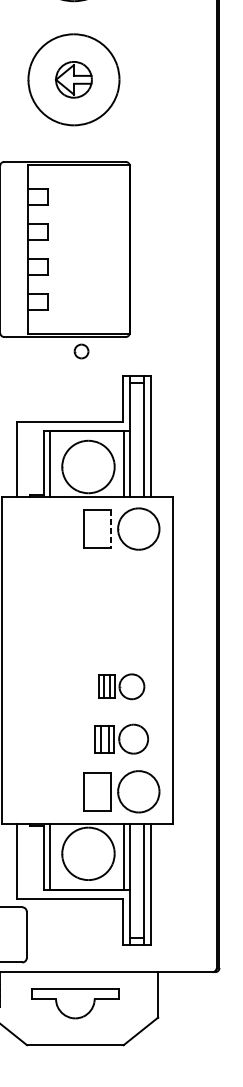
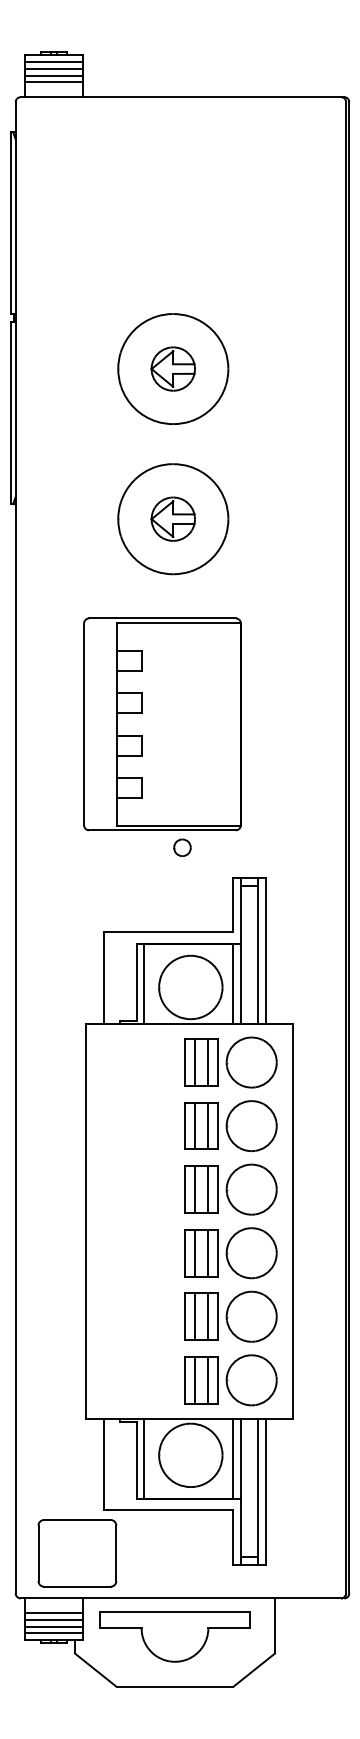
line: (92, 529) -> (195, 1062), added
line: (103, 529) -> (208, 1062), added
line: (111, 529) -> (218, 1063), dashed -> solid
part: (121, 581) -> (230, 1125), added
part: (121, 634) -> (230, 1189), added
part: (121, 686) -> (230, 1253), size x1.67
part: (121, 739) -> (230, 1316), size x1.43
line: (92, 791) -> (195, 1379), added
line: (103, 791) -> (208, 1379), added
part: (74, 1003) -> (174, 1636), size x1.43

